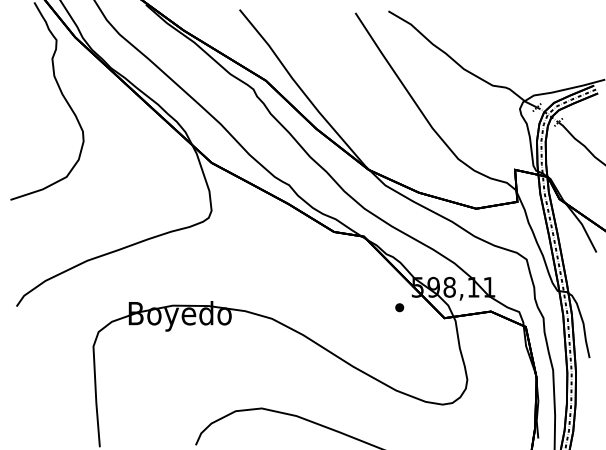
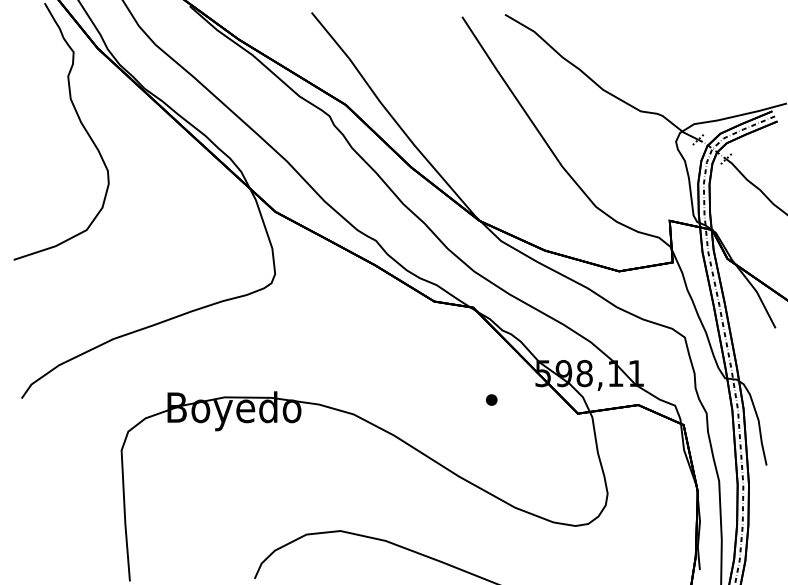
part: (399, 307) -> (491, 399), moved

